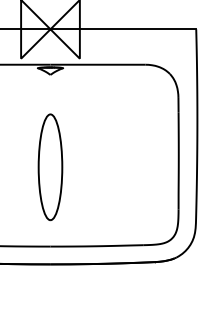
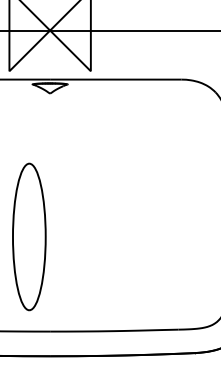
part: (50, 167) -> (29, 237), moved

